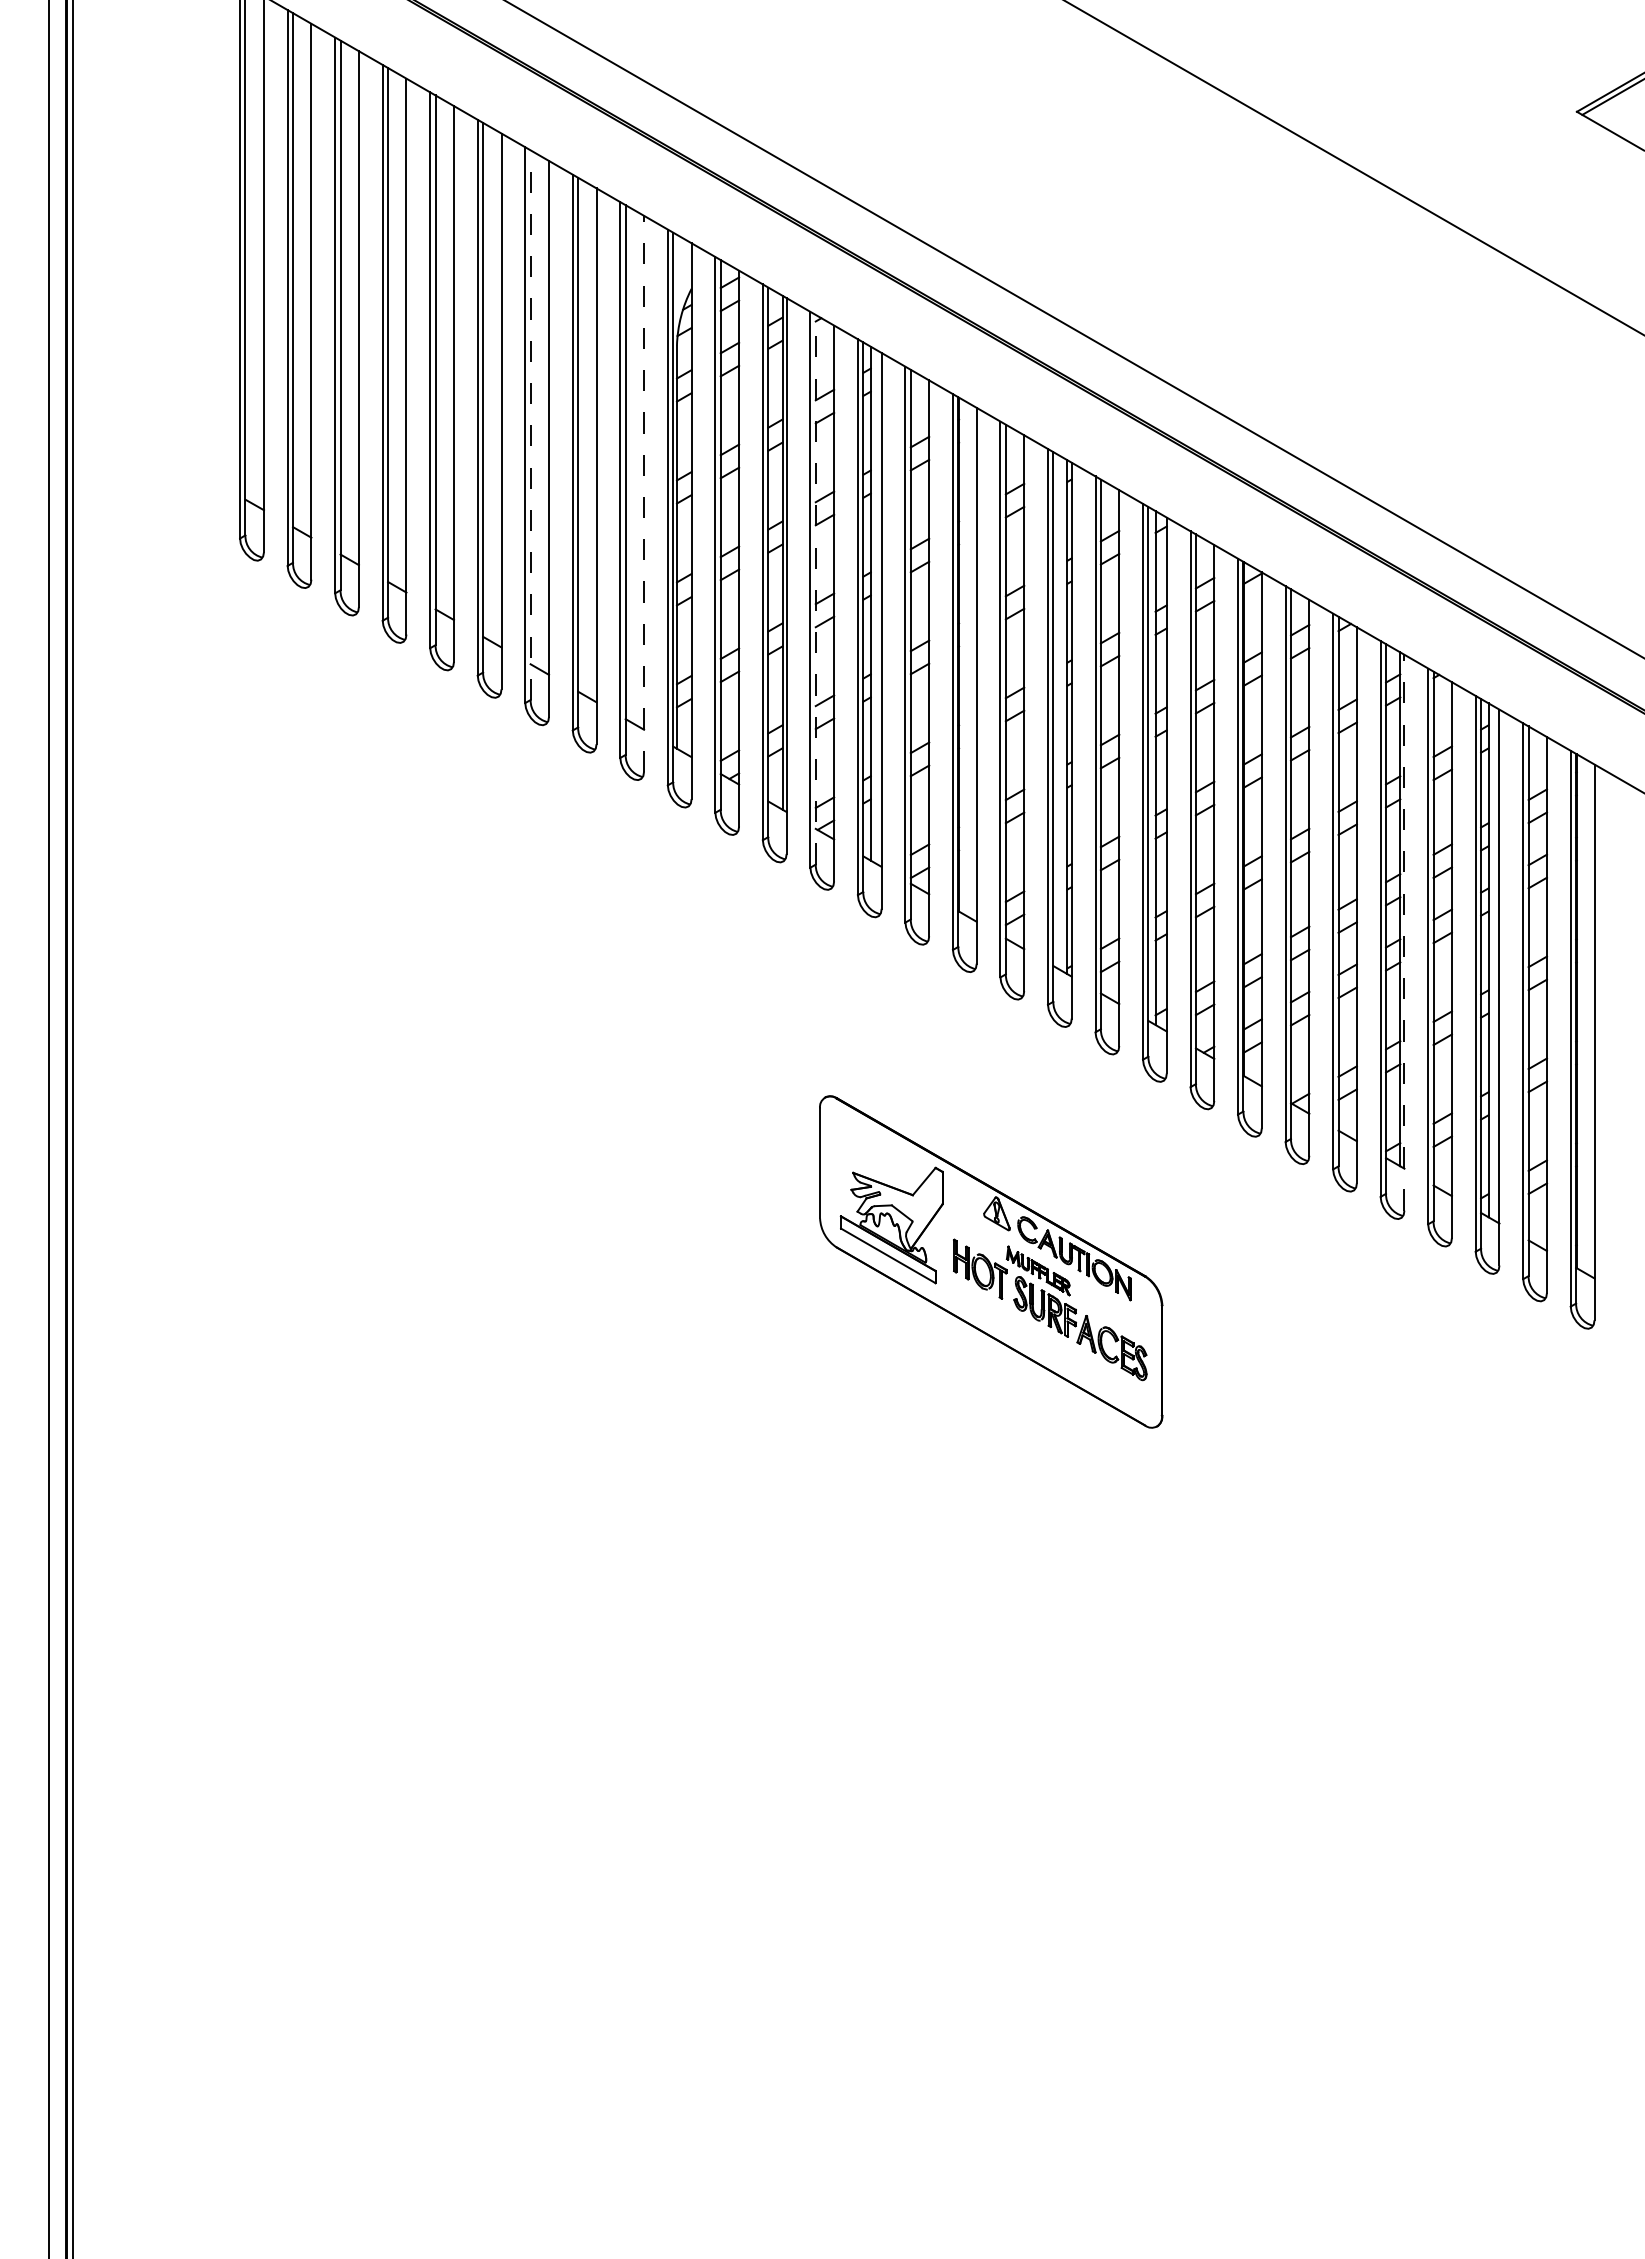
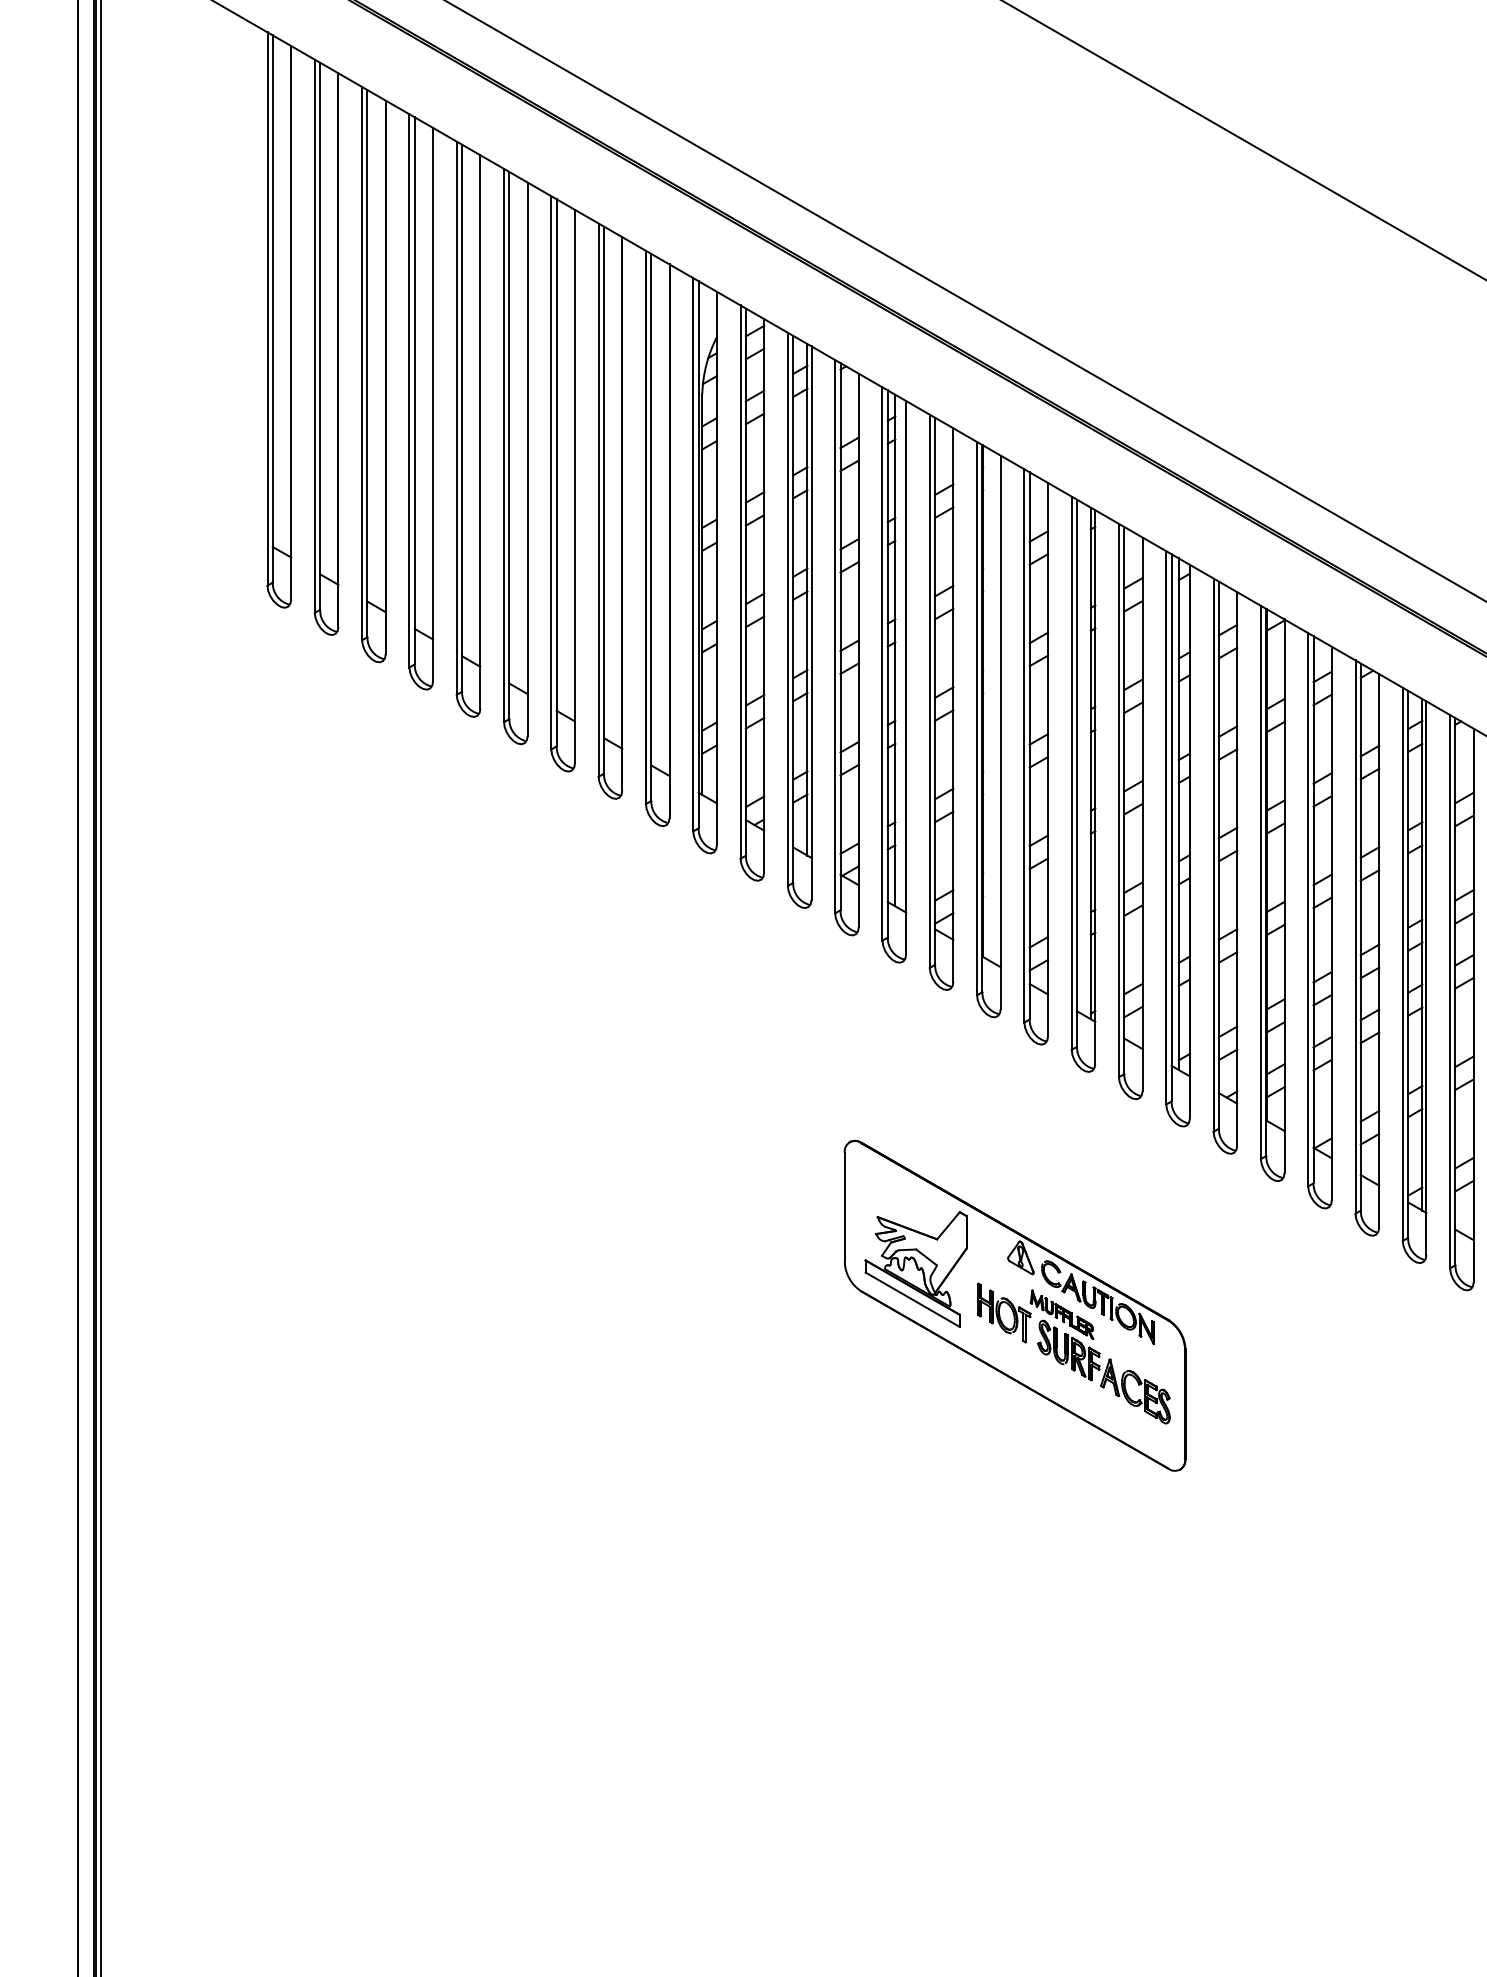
line: (530, 425) -> (556, 473), dashed -> solid
line: (644, 493) -> (670, 540), dashed -> solid
line: (815, 589) -> (840, 636), dashed -> solid
line: (1404, 932) -> (1426, 977), dashed -> solid

